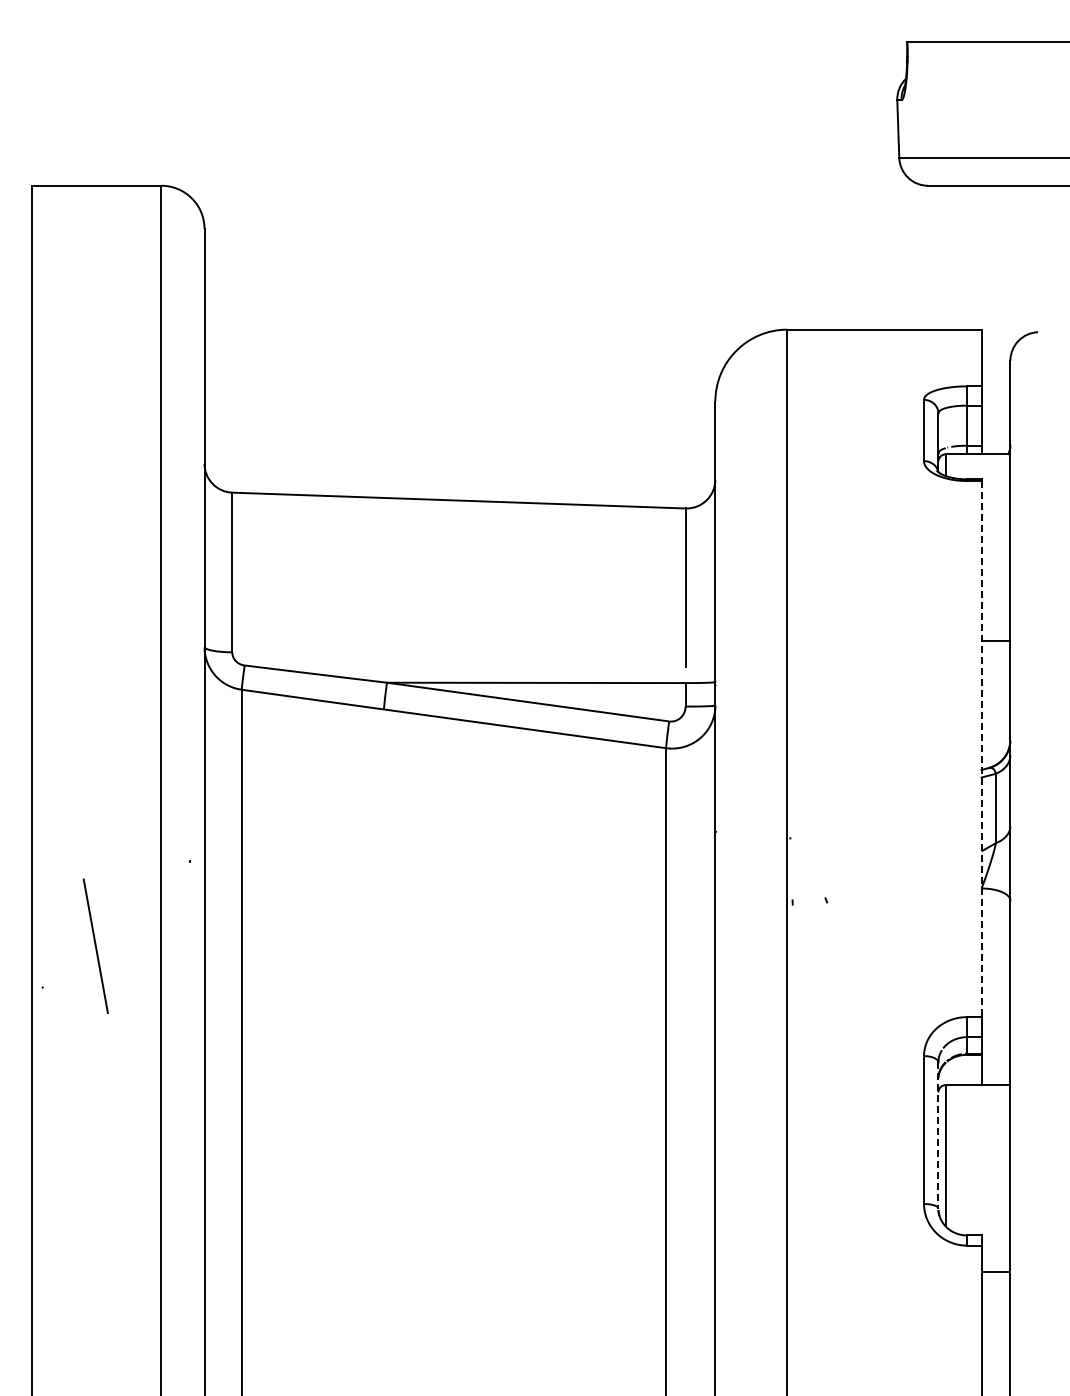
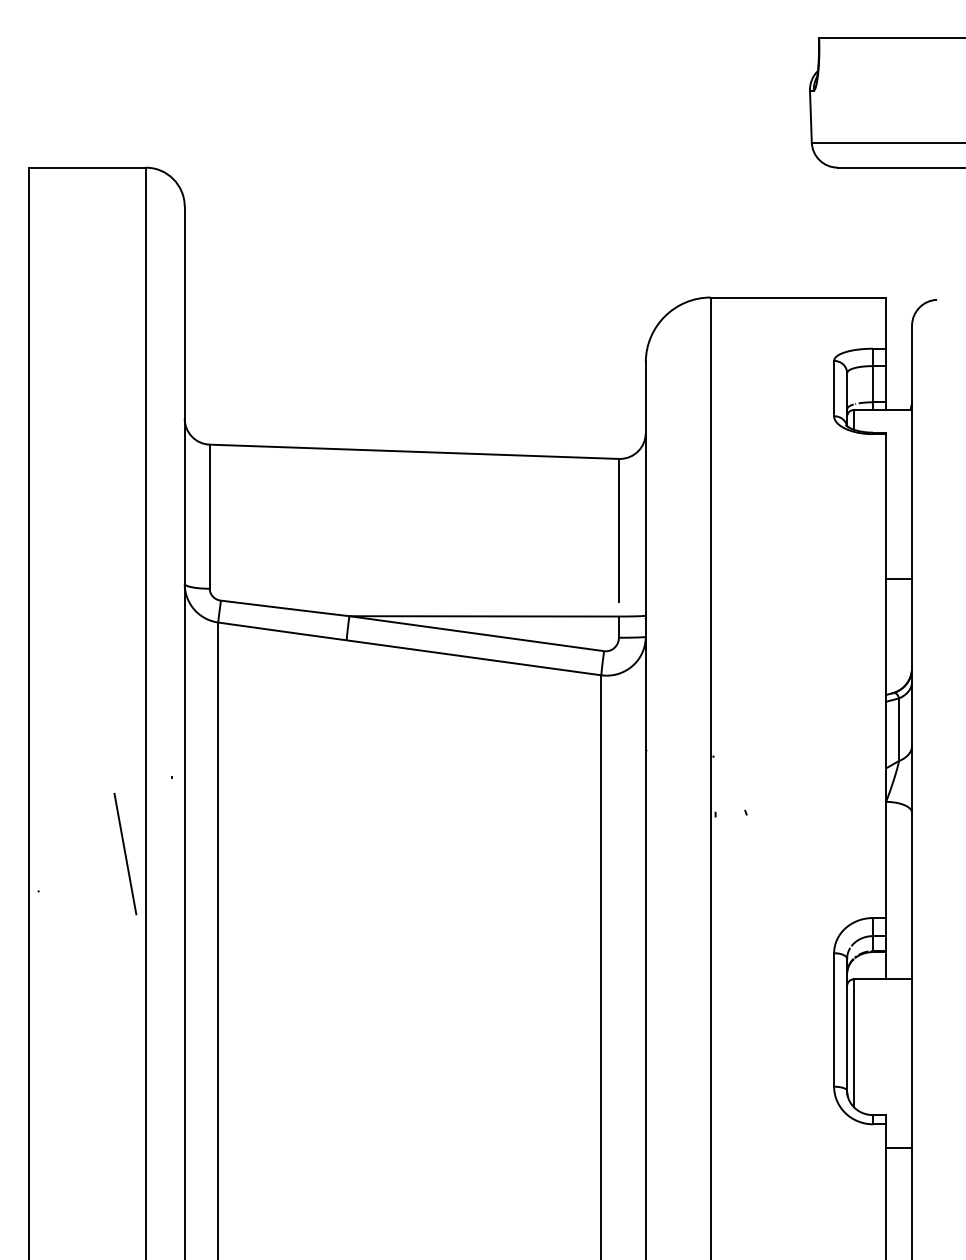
line: (981, 749) -> (886, 676), dashed -> solid
line: (95, 945) -> (125, 853), moved
line: (938, 1136) -> (847, 1025), dashed -> solid

